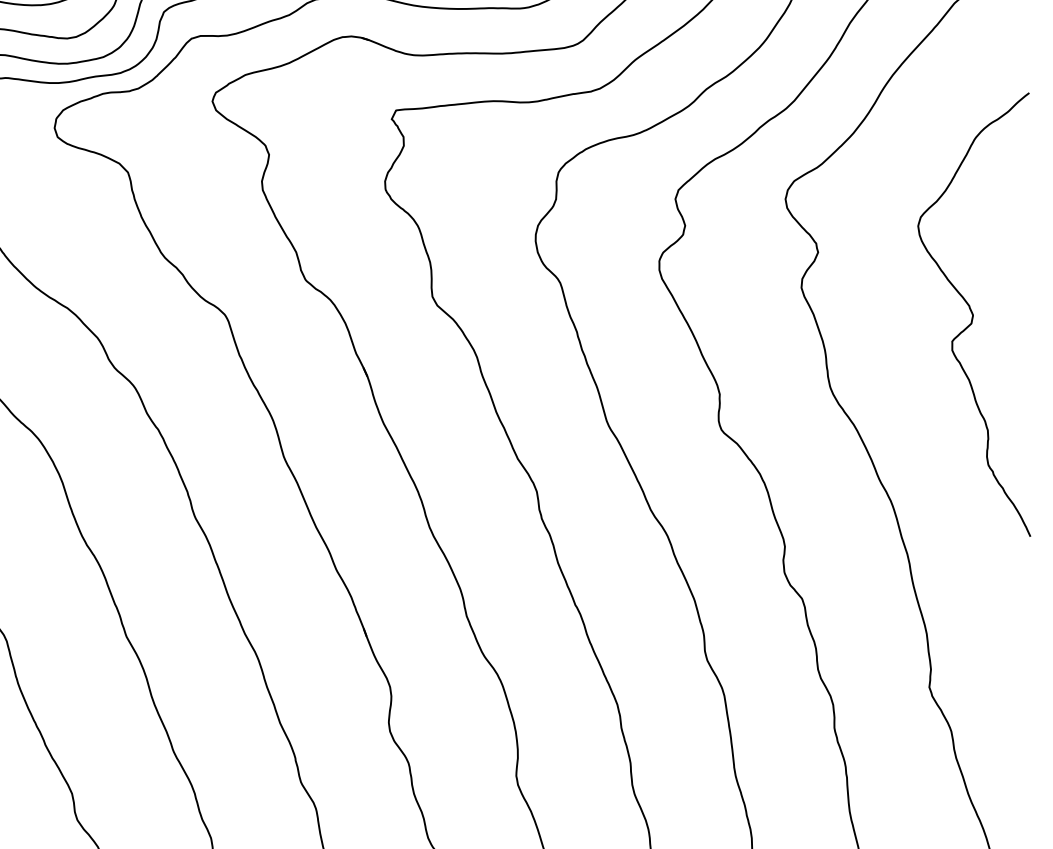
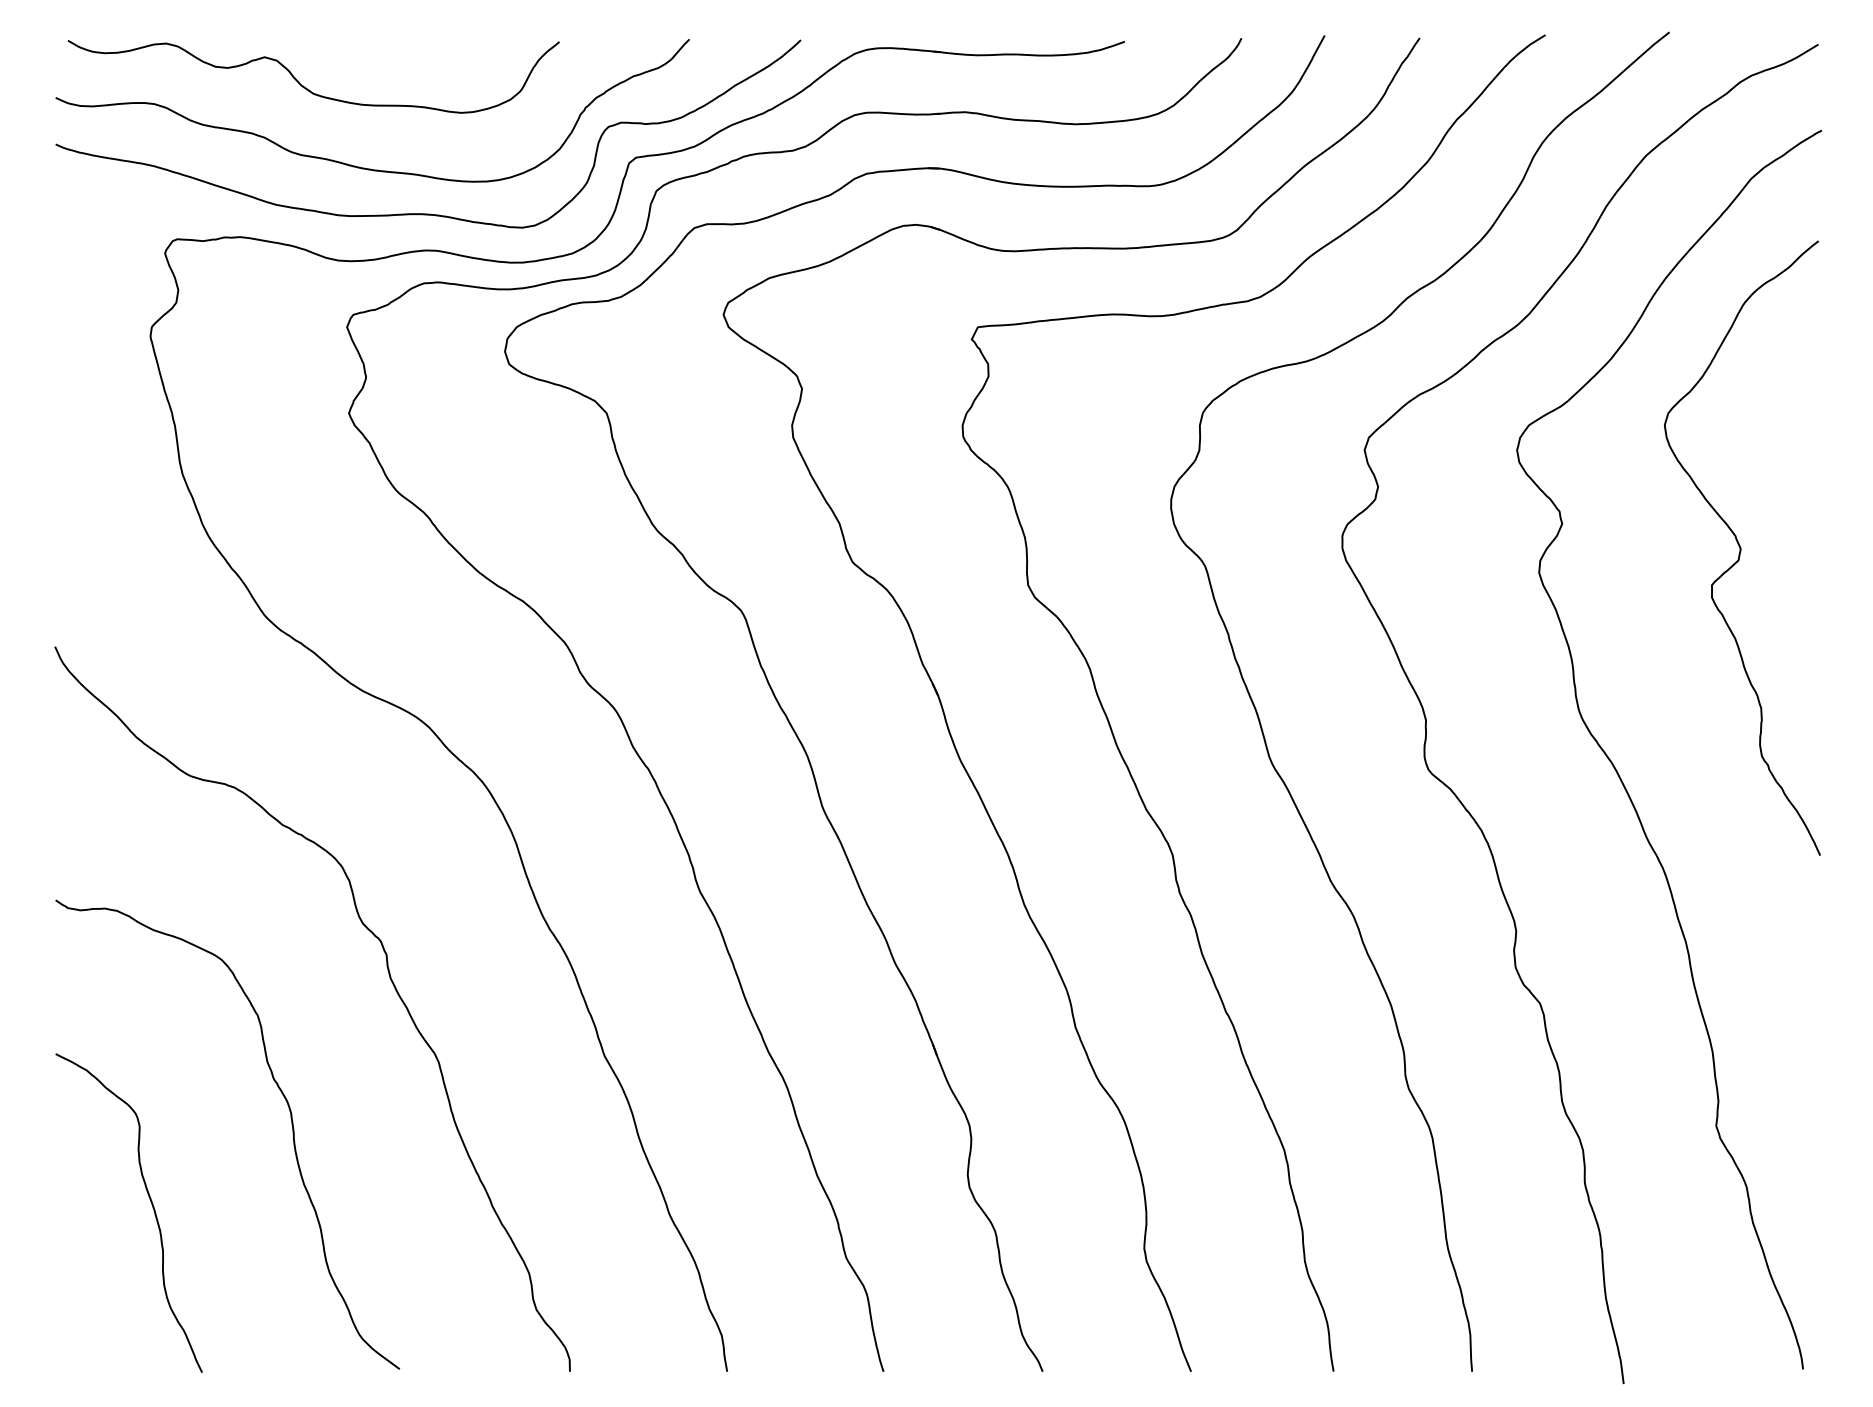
curve: (973, 314) -> (1741, 547), moved

